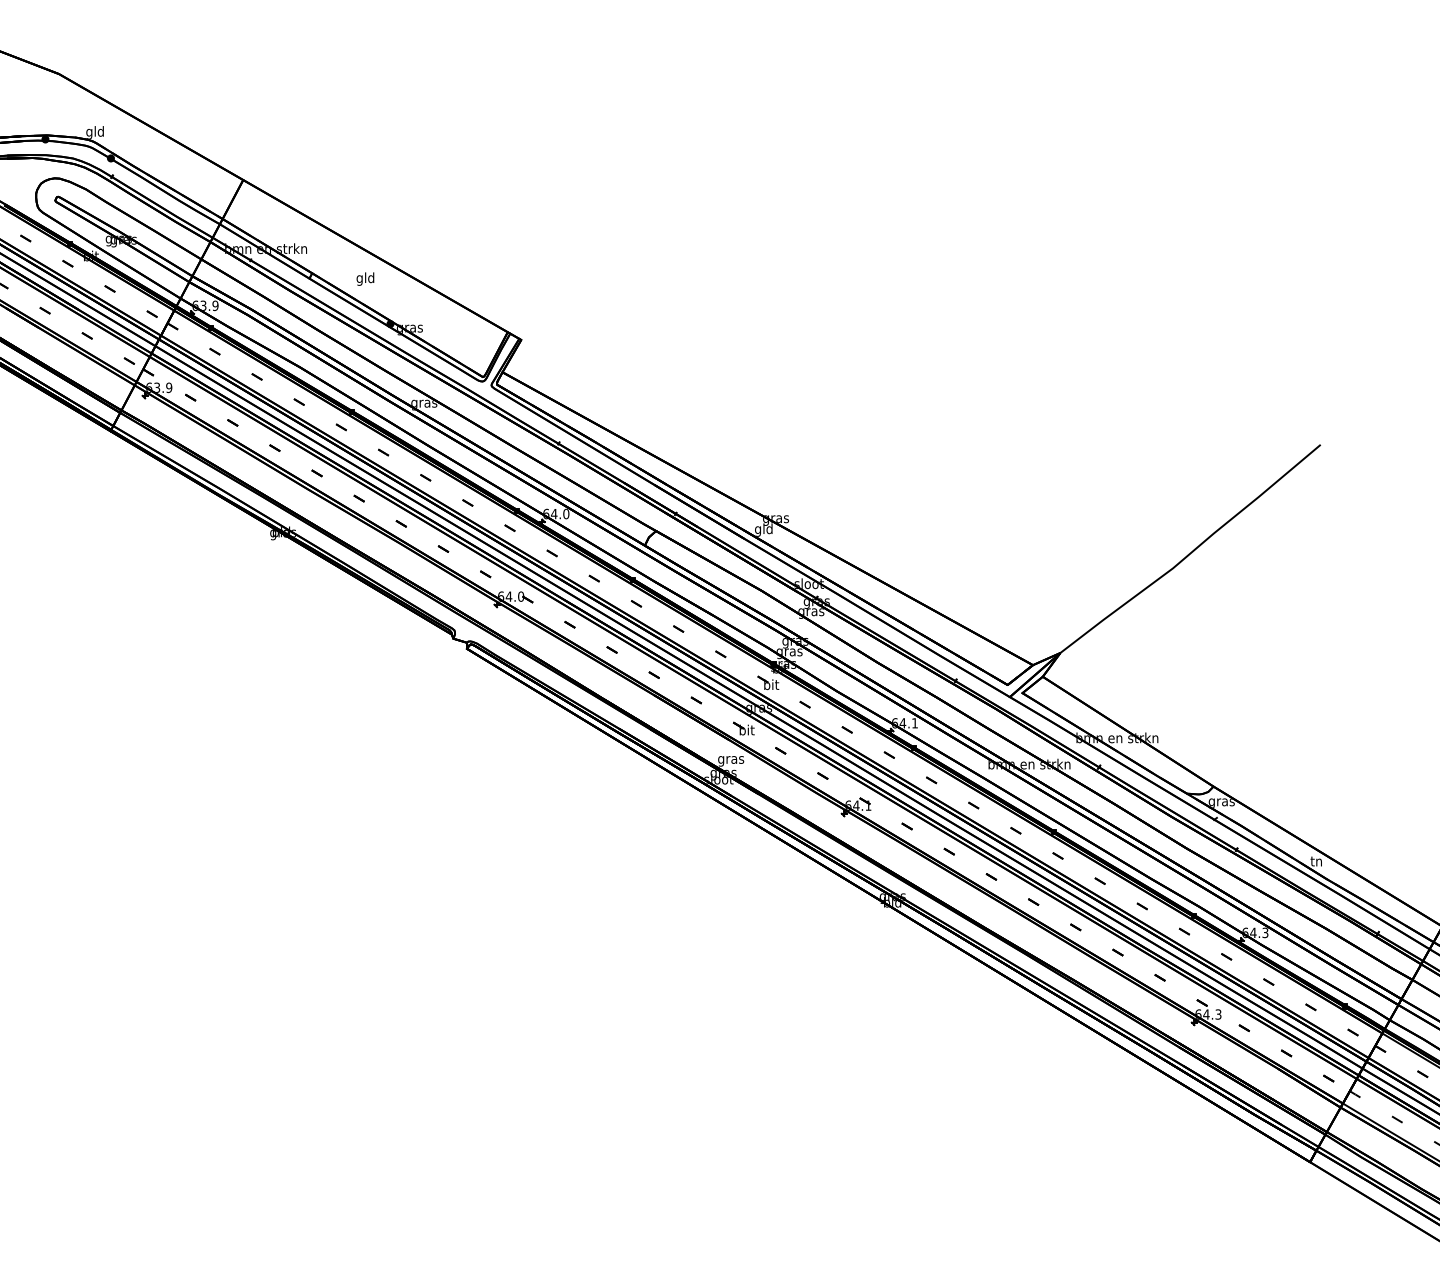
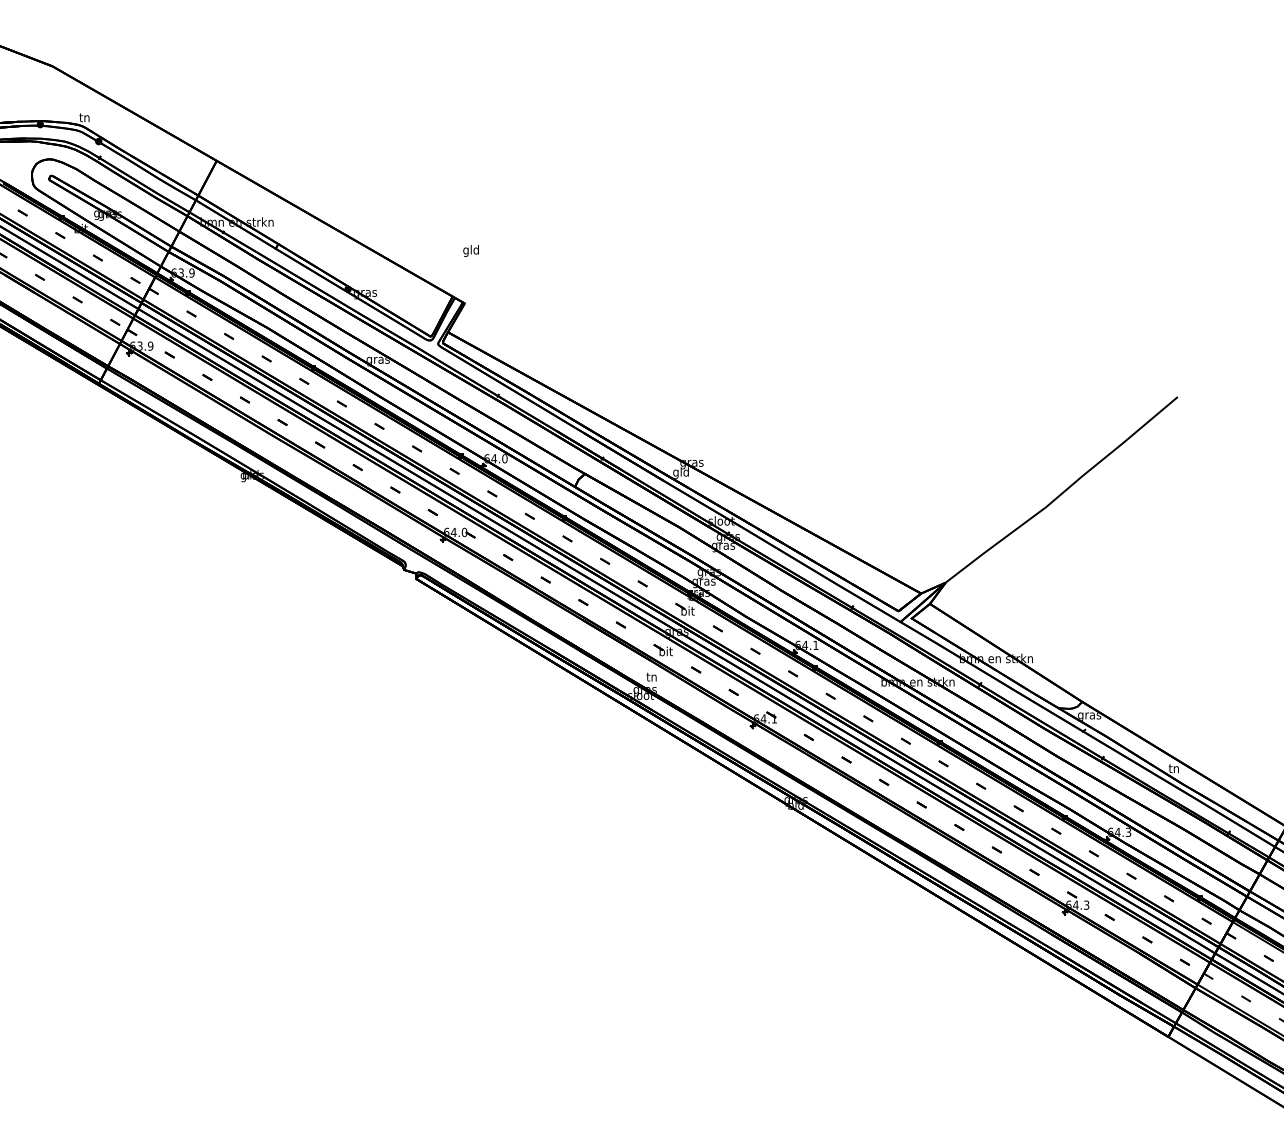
text: (94, 132) -> (84, 118), gld -> tn
text: (365, 278) -> (471, 250), moved
text: (731, 760) -> (652, 678), gras -> tn

